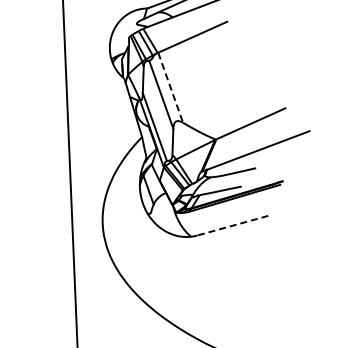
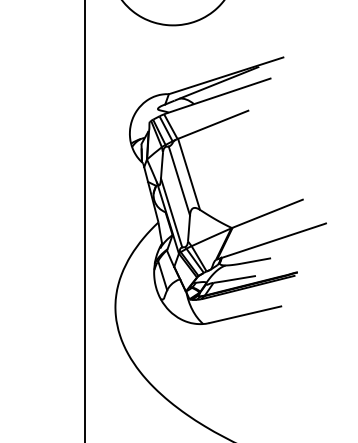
line: (171, 87) -> (189, 174), dashed -> solid
line: (232, 225) -> (245, 314), dashed -> solid

